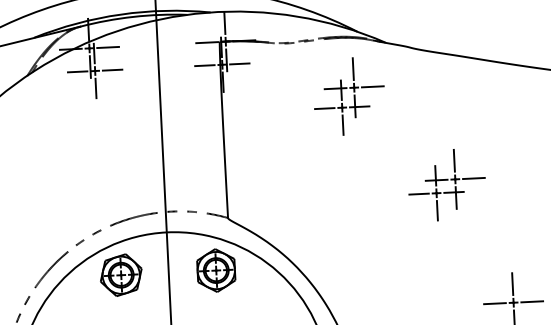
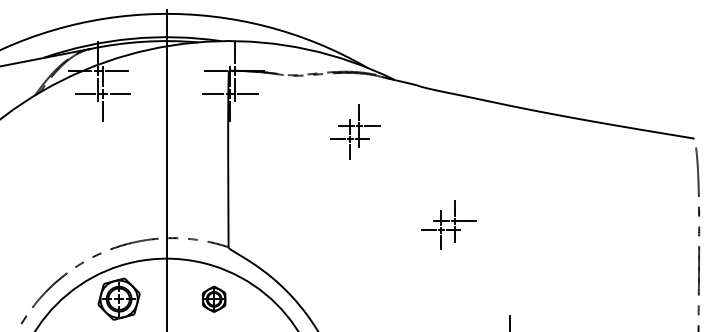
part: (349, 96) -> (355, 131), size x0.7
part: (446, 184) -> (448, 224), size x0.7
part: (215, 270) -> (213, 299), size x0.6

